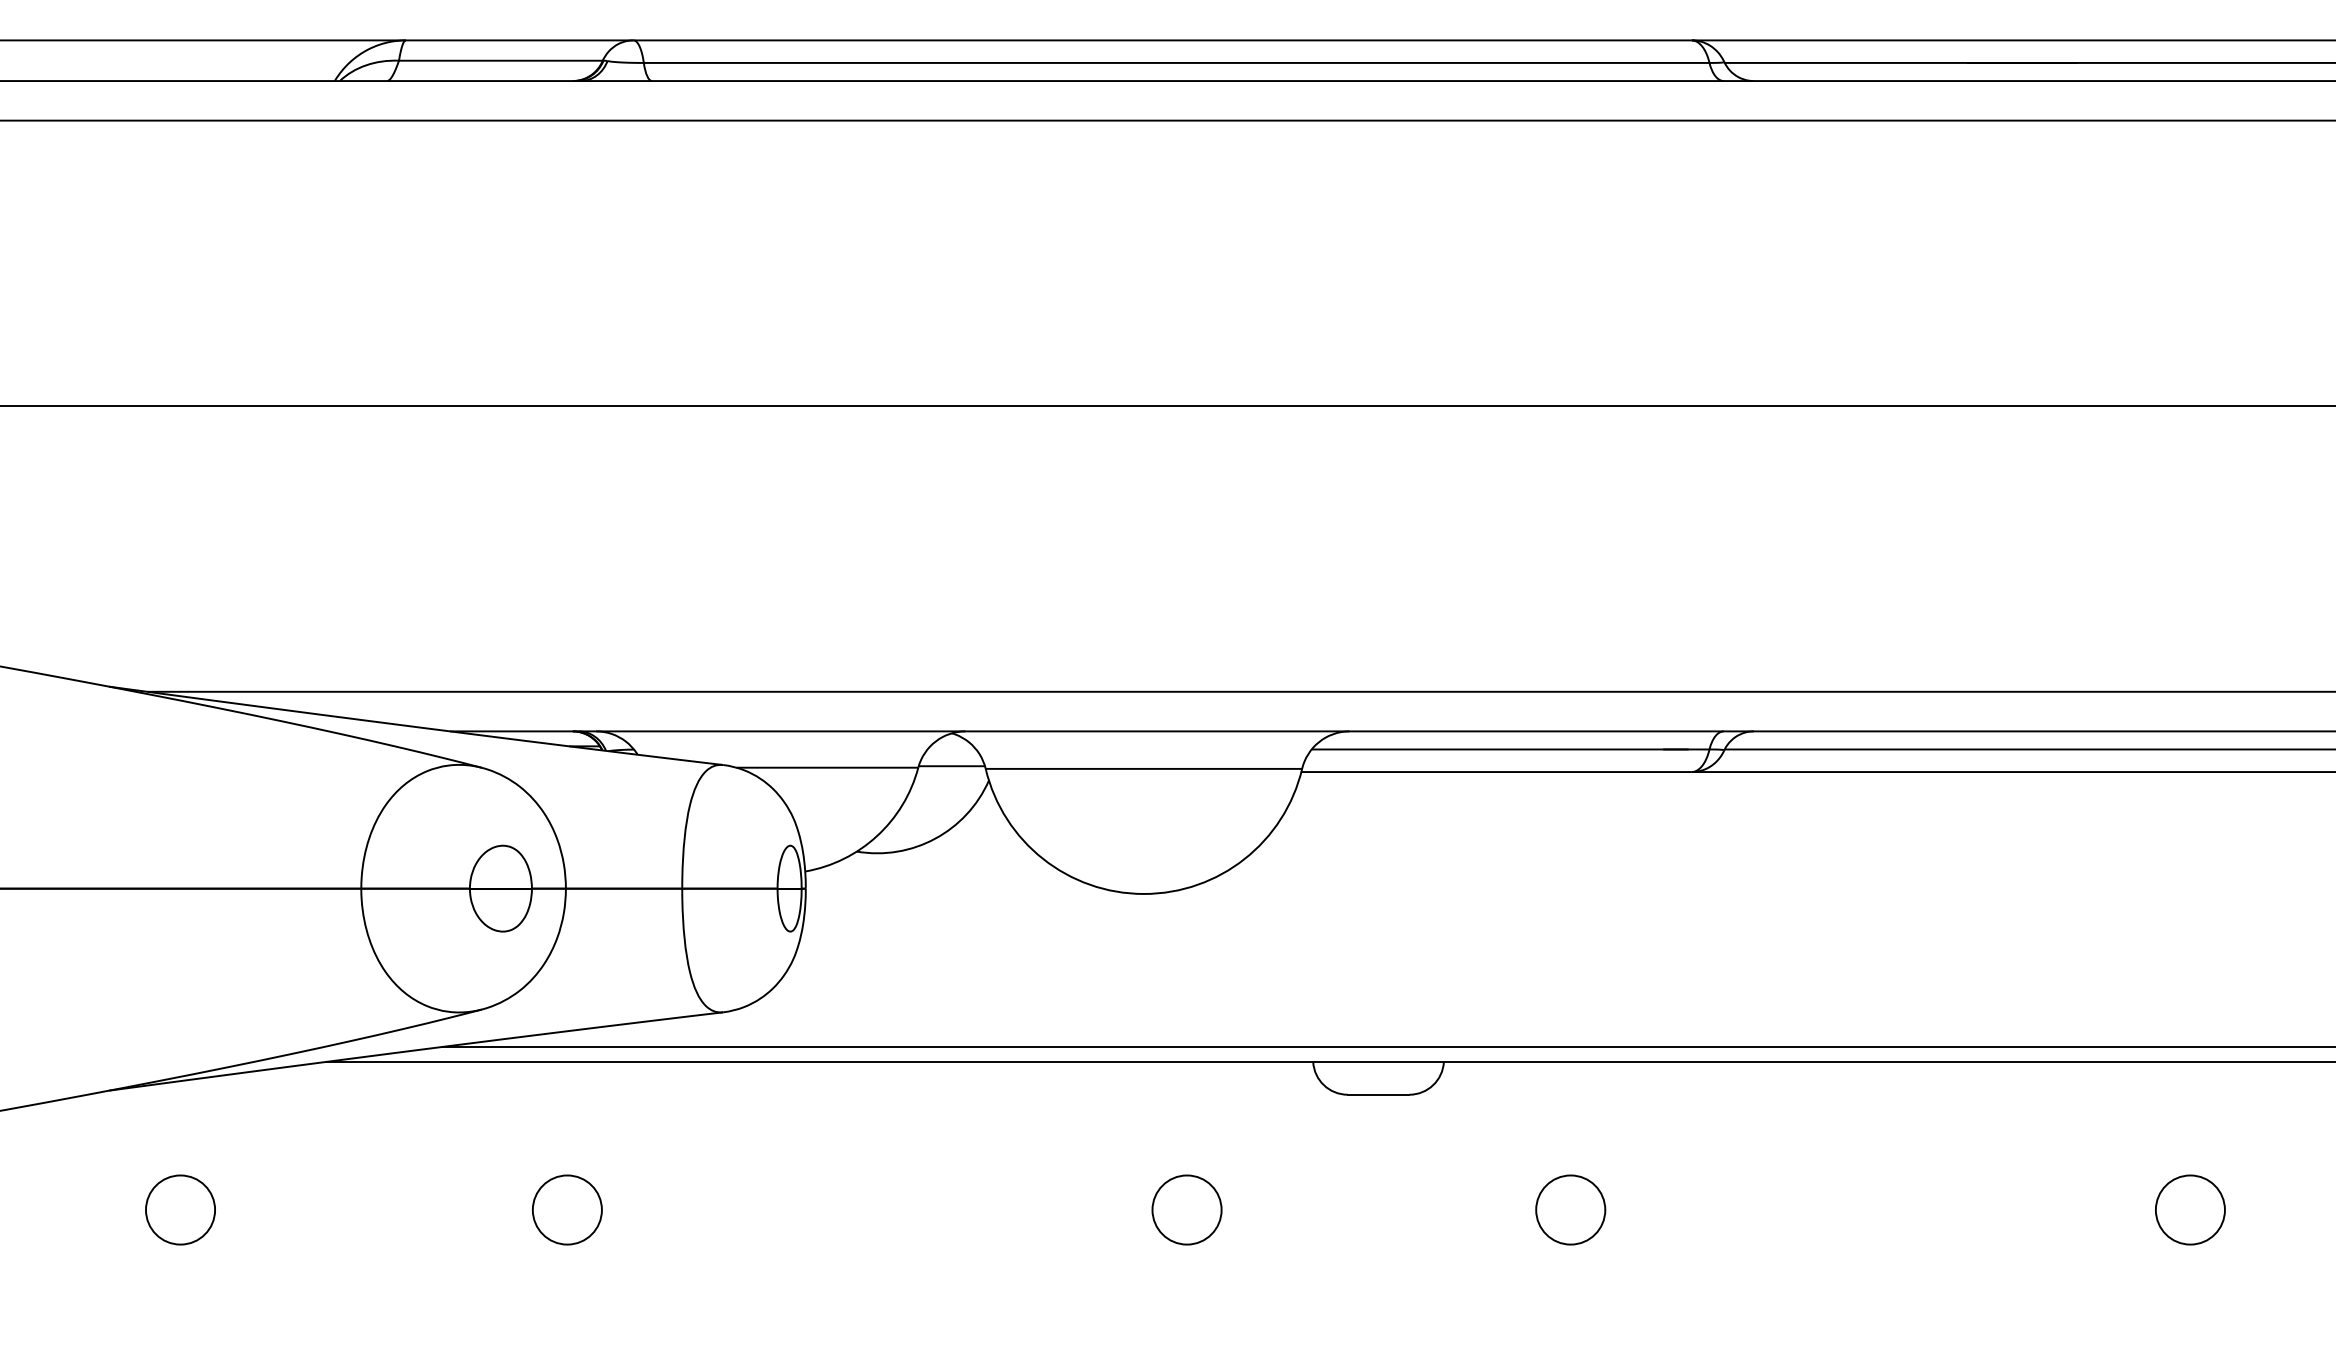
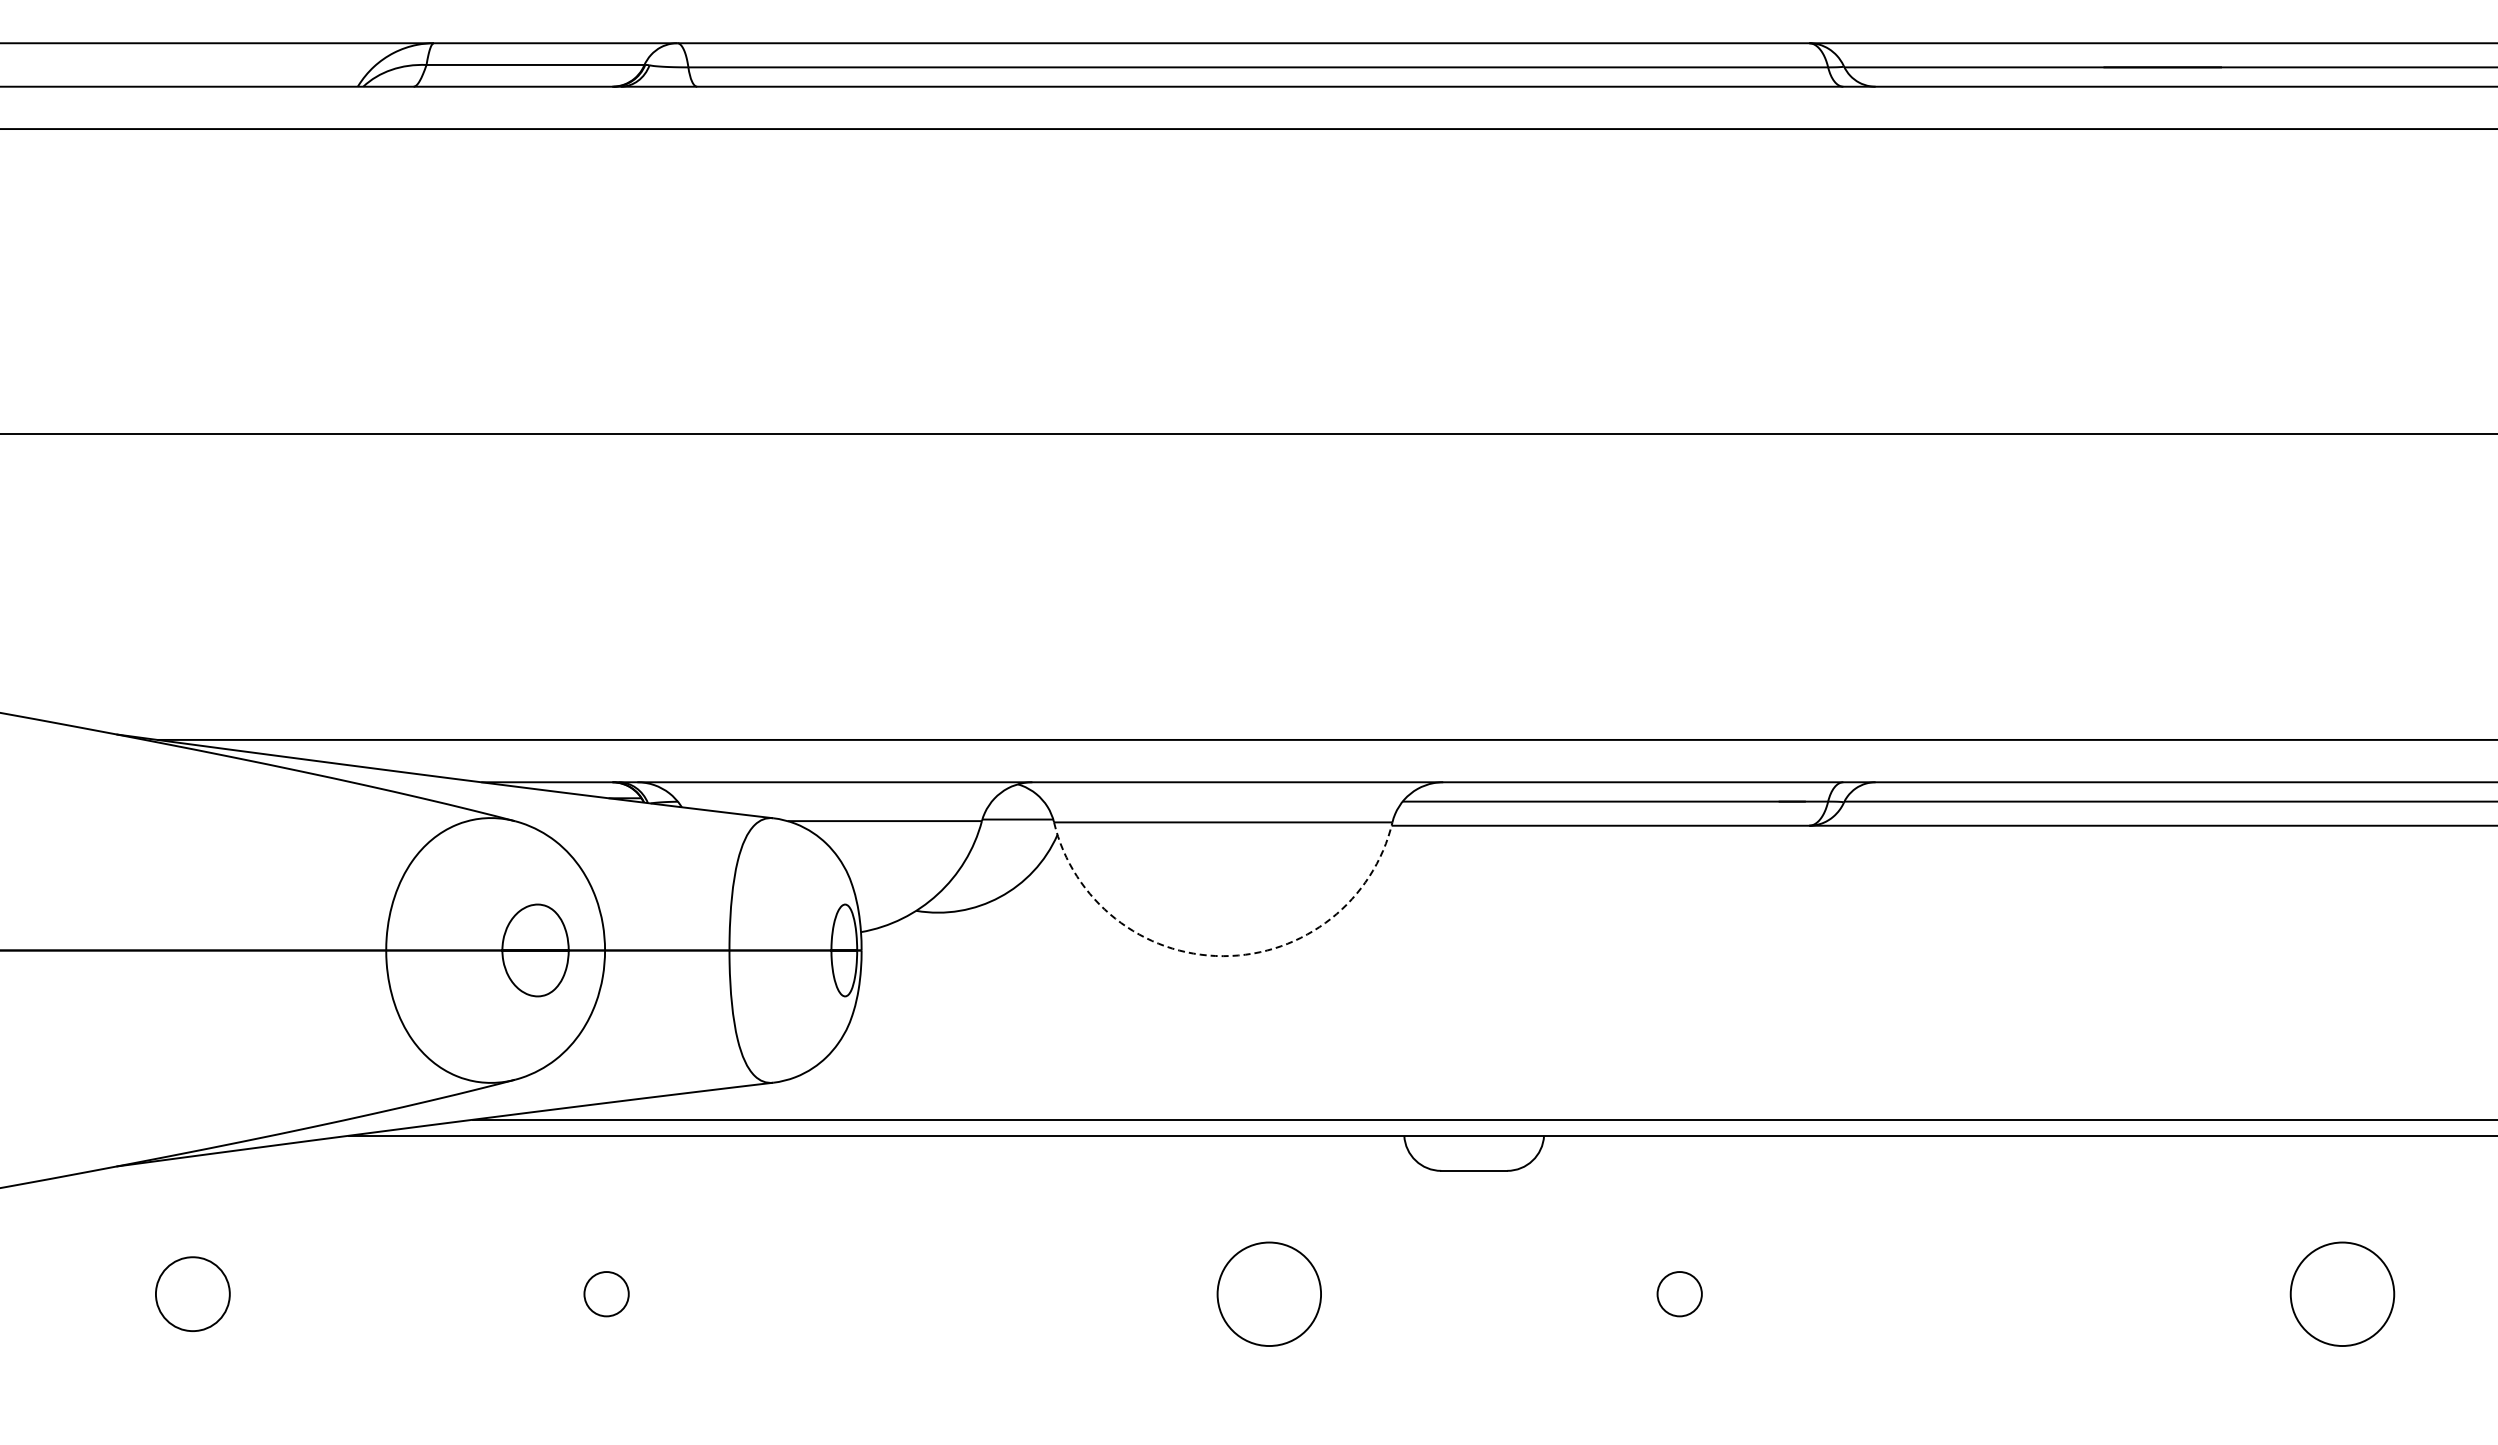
arc: (1144, 894) -> (1223, 956), solid -> dashed
circle: (1187, 1209) -> (1269, 1293), size x1.4
circle: (2190, 1209) -> (2342, 1293), size x1.4
circle: (567, 1210) -> (606, 1294), size x0.6
circle: (1570, 1210) -> (1679, 1294), size x0.6

